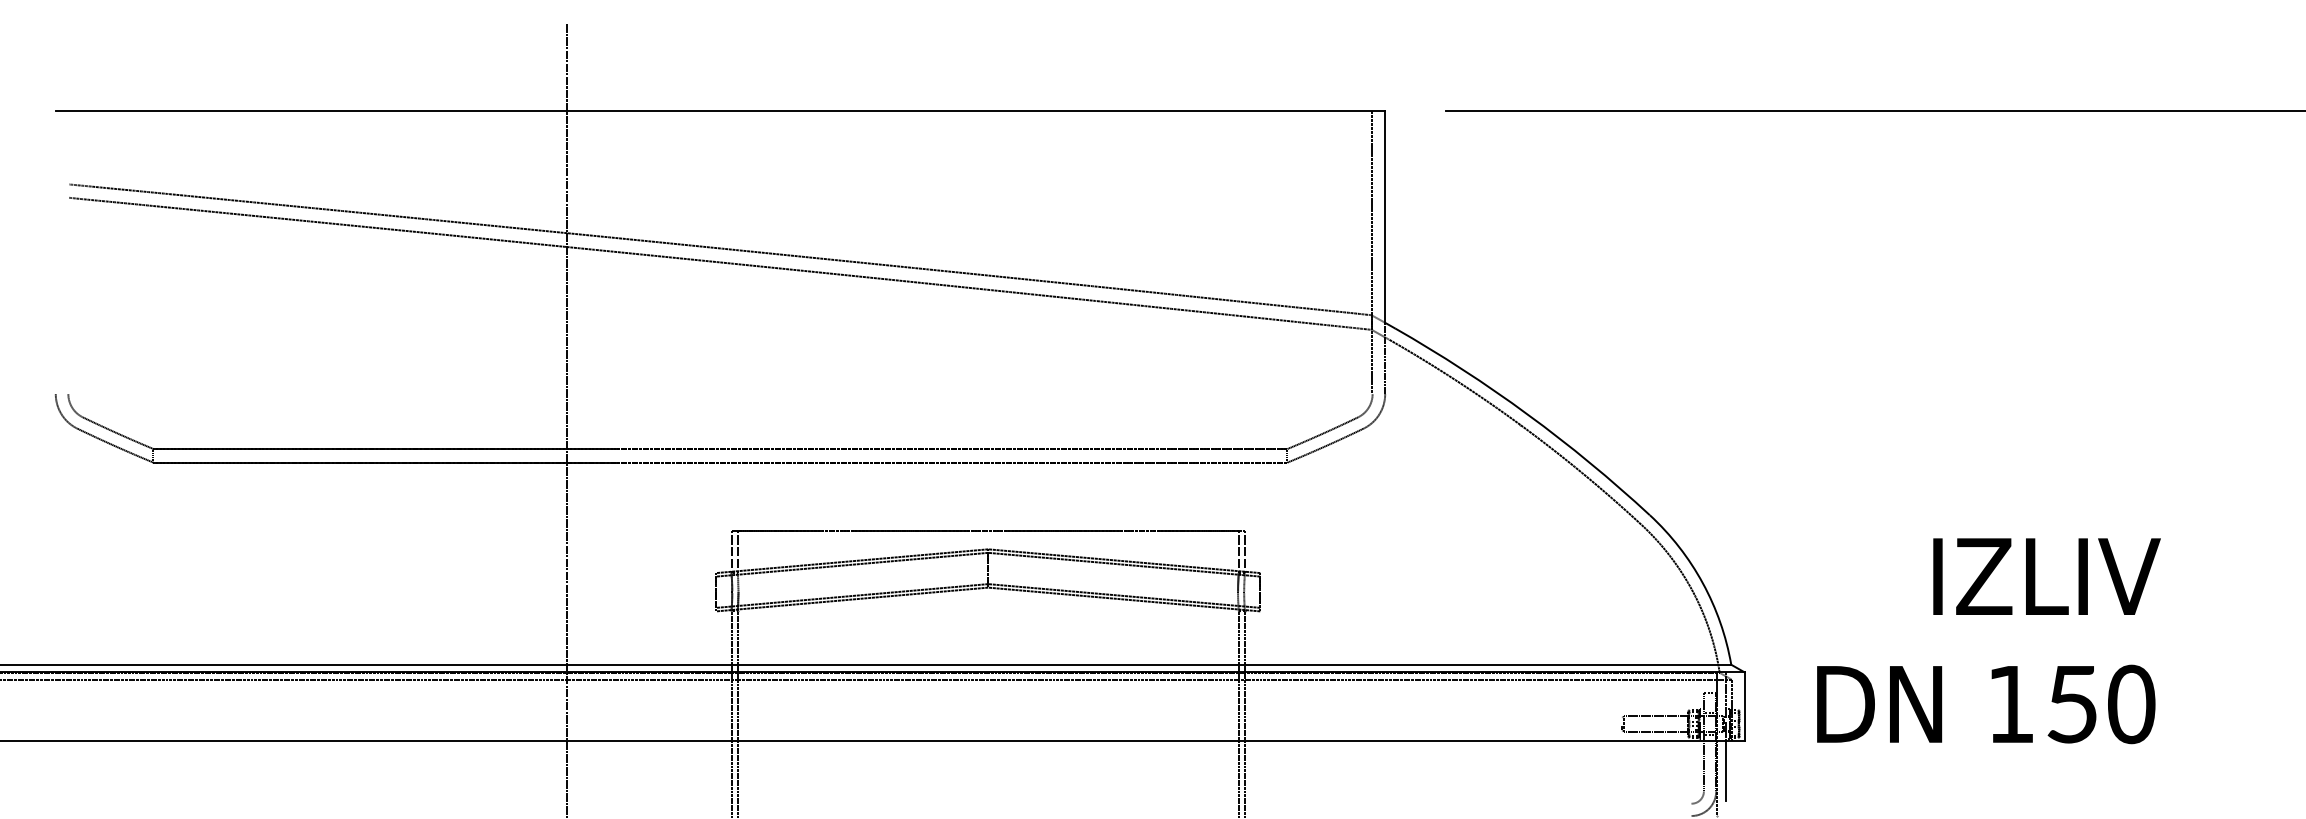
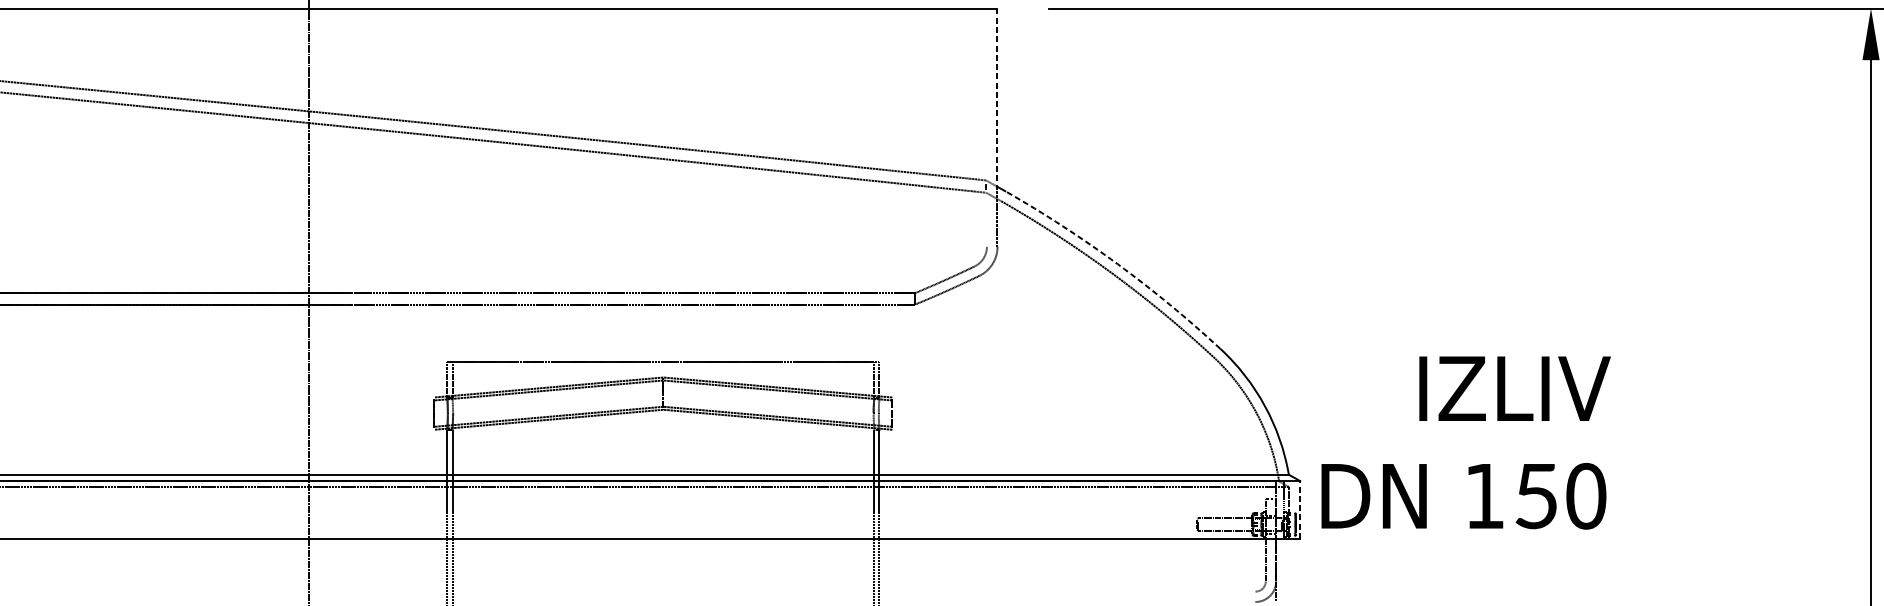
line: (1385, 216) -> (997, 97), solid -> dashed
line: (1372, 252) -> (986, 127), removed
arc: (1527, 414) -> (1117, 264), solid -> dashed
text: (1988, 641) -> (1465, 443), moved
line: (1744, 706) -> (1300, 509), solid -> dashed
line: (1725, 770) -> (1284, 563), removed

